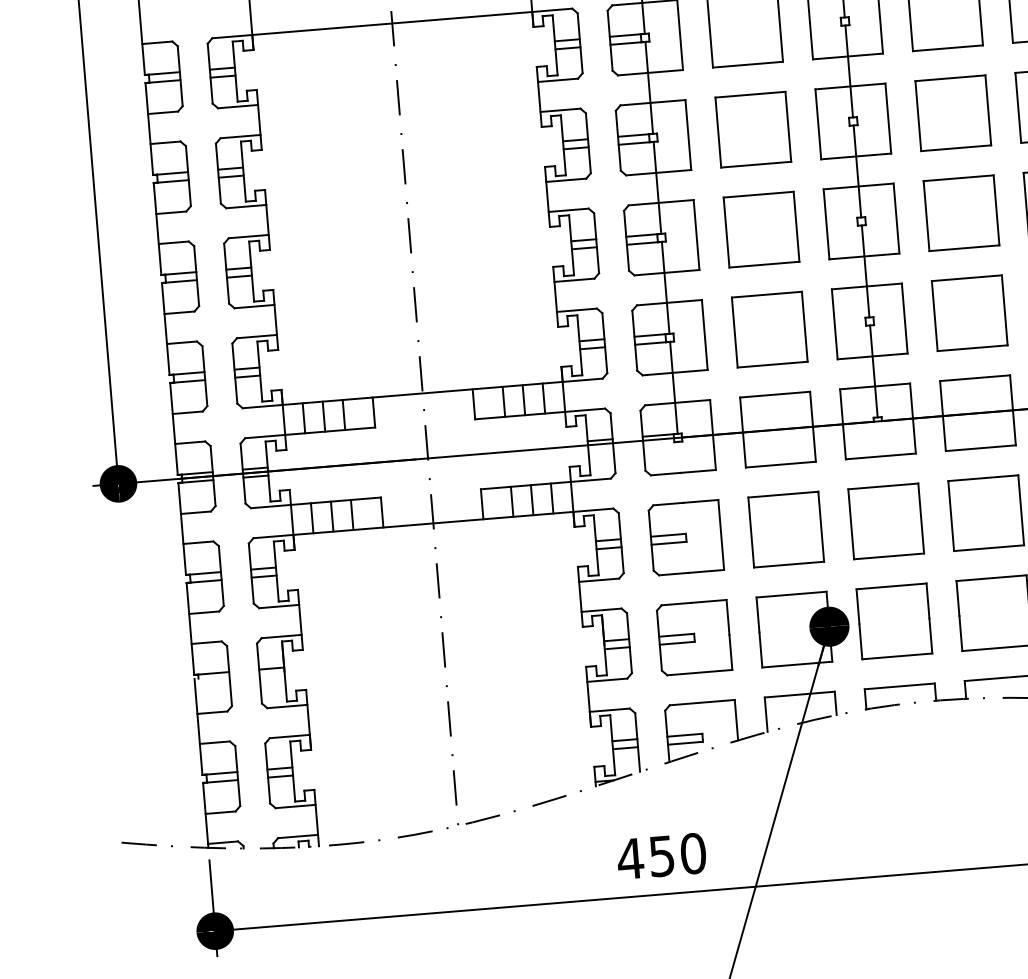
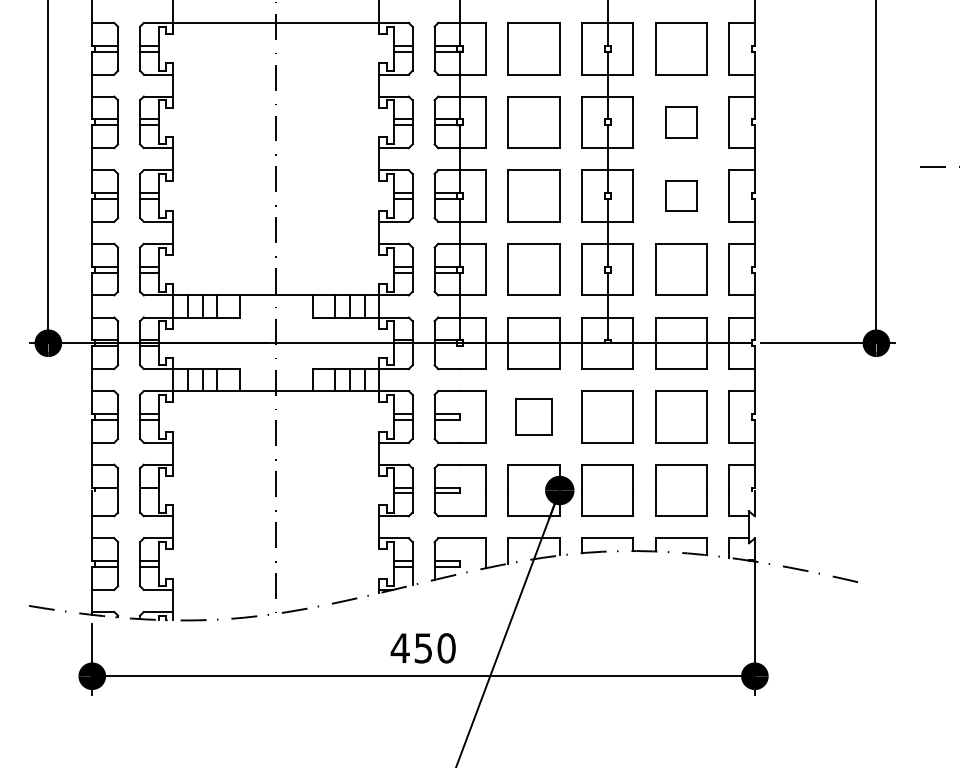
part: (953, 113) -> (681, 122), size x0.6
part: (961, 212) -> (681, 195), size x0.6
part: (785, 529) -> (533, 416), size x0.7

